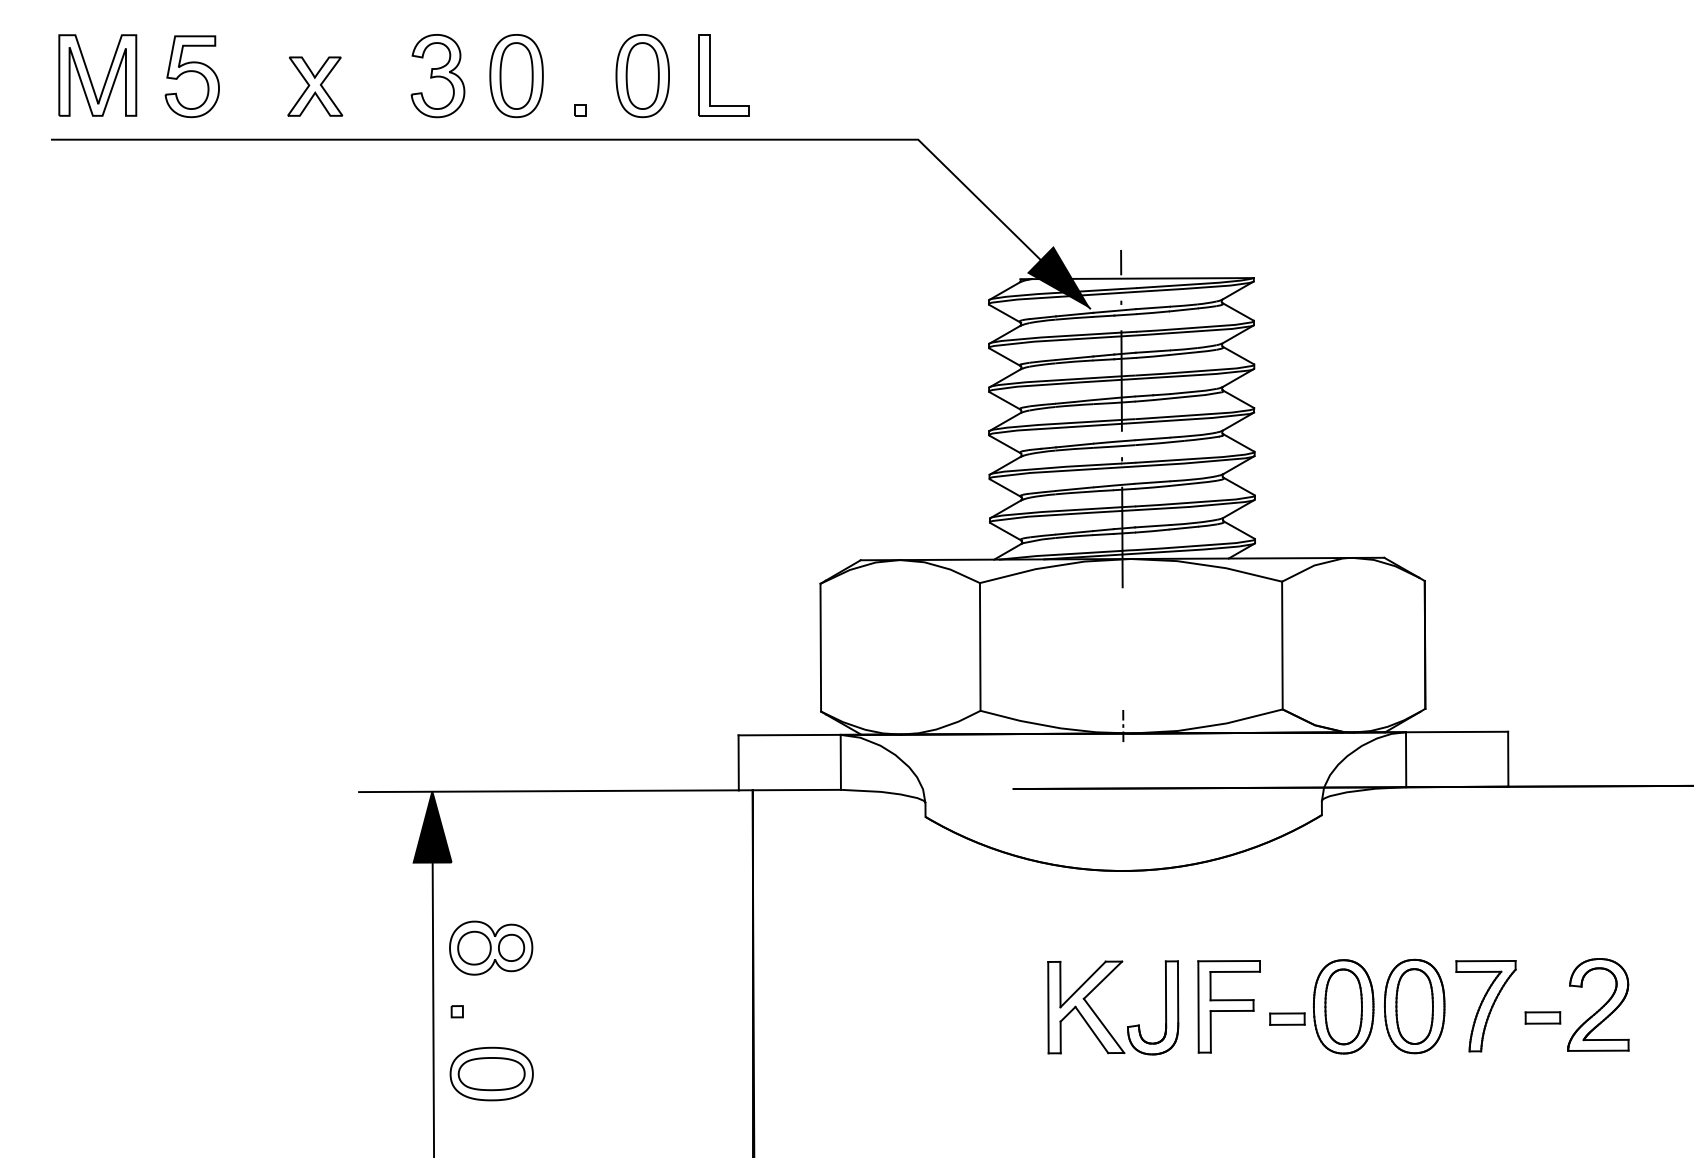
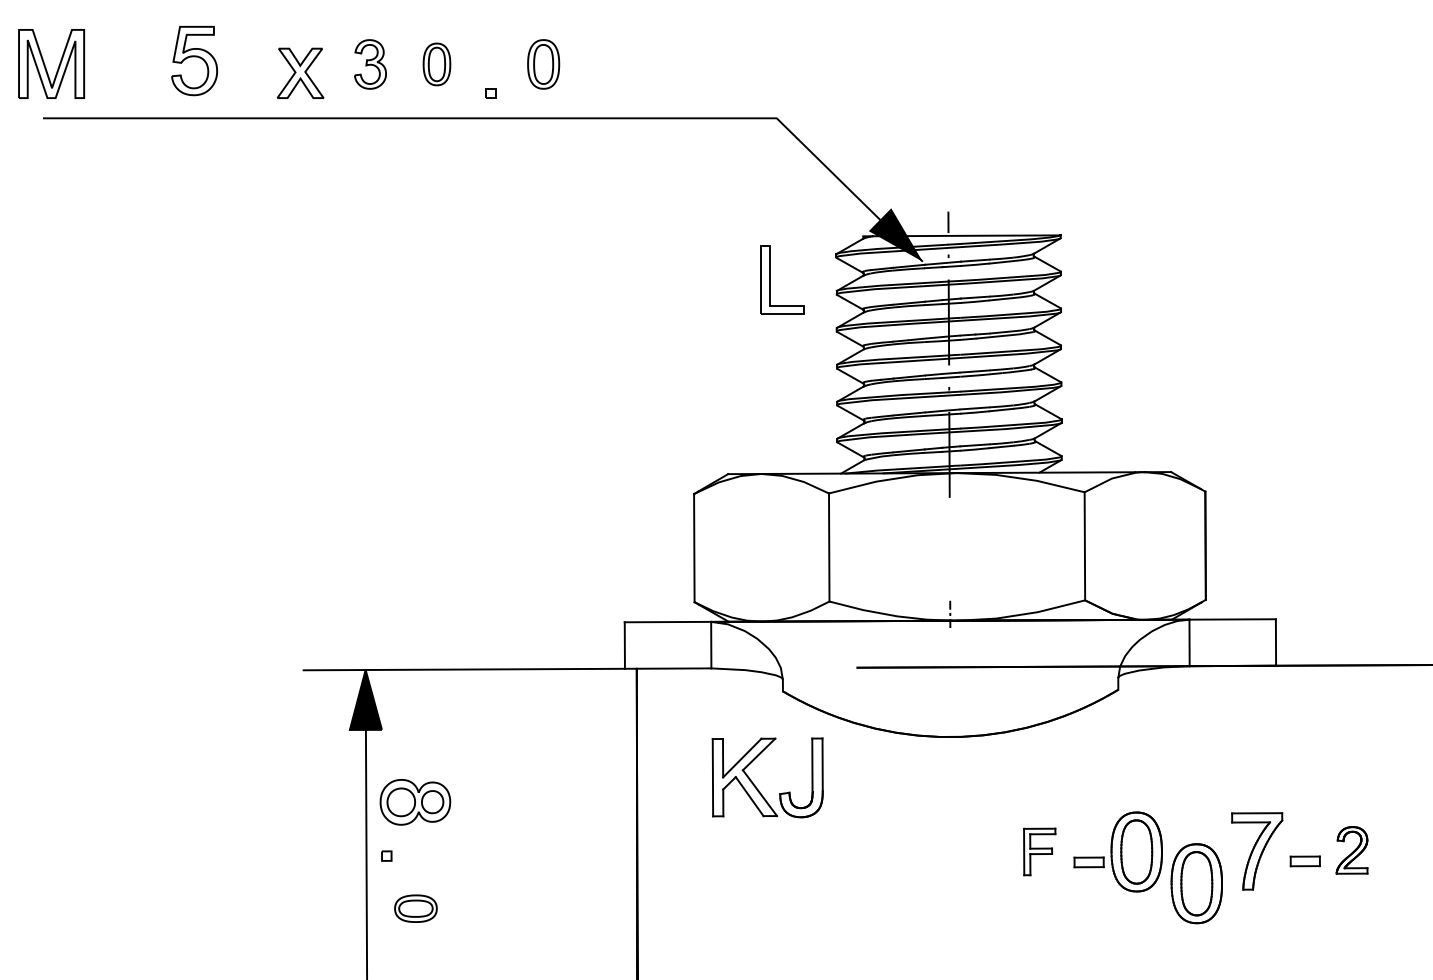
part: (709, 74) -> (770, 279), moved
part: (90, 76) -> (45, 64), moved
part: (192, 76) -> (194, 60), moved
part: (438, 76) -> (370, 64), size x0.7
part: (516, 76) -> (436, 64), size x0.6
part: (642, 76) -> (543, 64), size x0.7
part: (315, 85) -> (300, 72), moved
part: (1597, 1005) -> (1351, 850), size x0.6
part: (1228, 1006) -> (1039, 851), size x0.6
part: (1414, 1006) -> (1196, 883), moved
part: (1099, 1018) -> (756, 786), moved
part: (491, 1073) -> (415, 908), size x0.6

